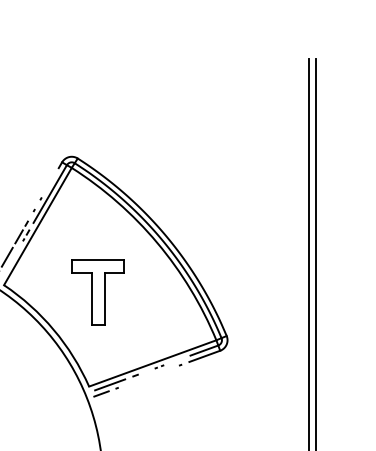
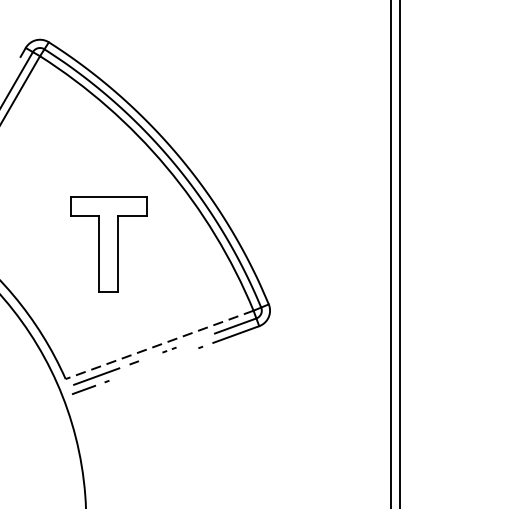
part: (97, 292) -> (107, 244), moved
line: (152, 363) -> (159, 345), solid -> dashed

